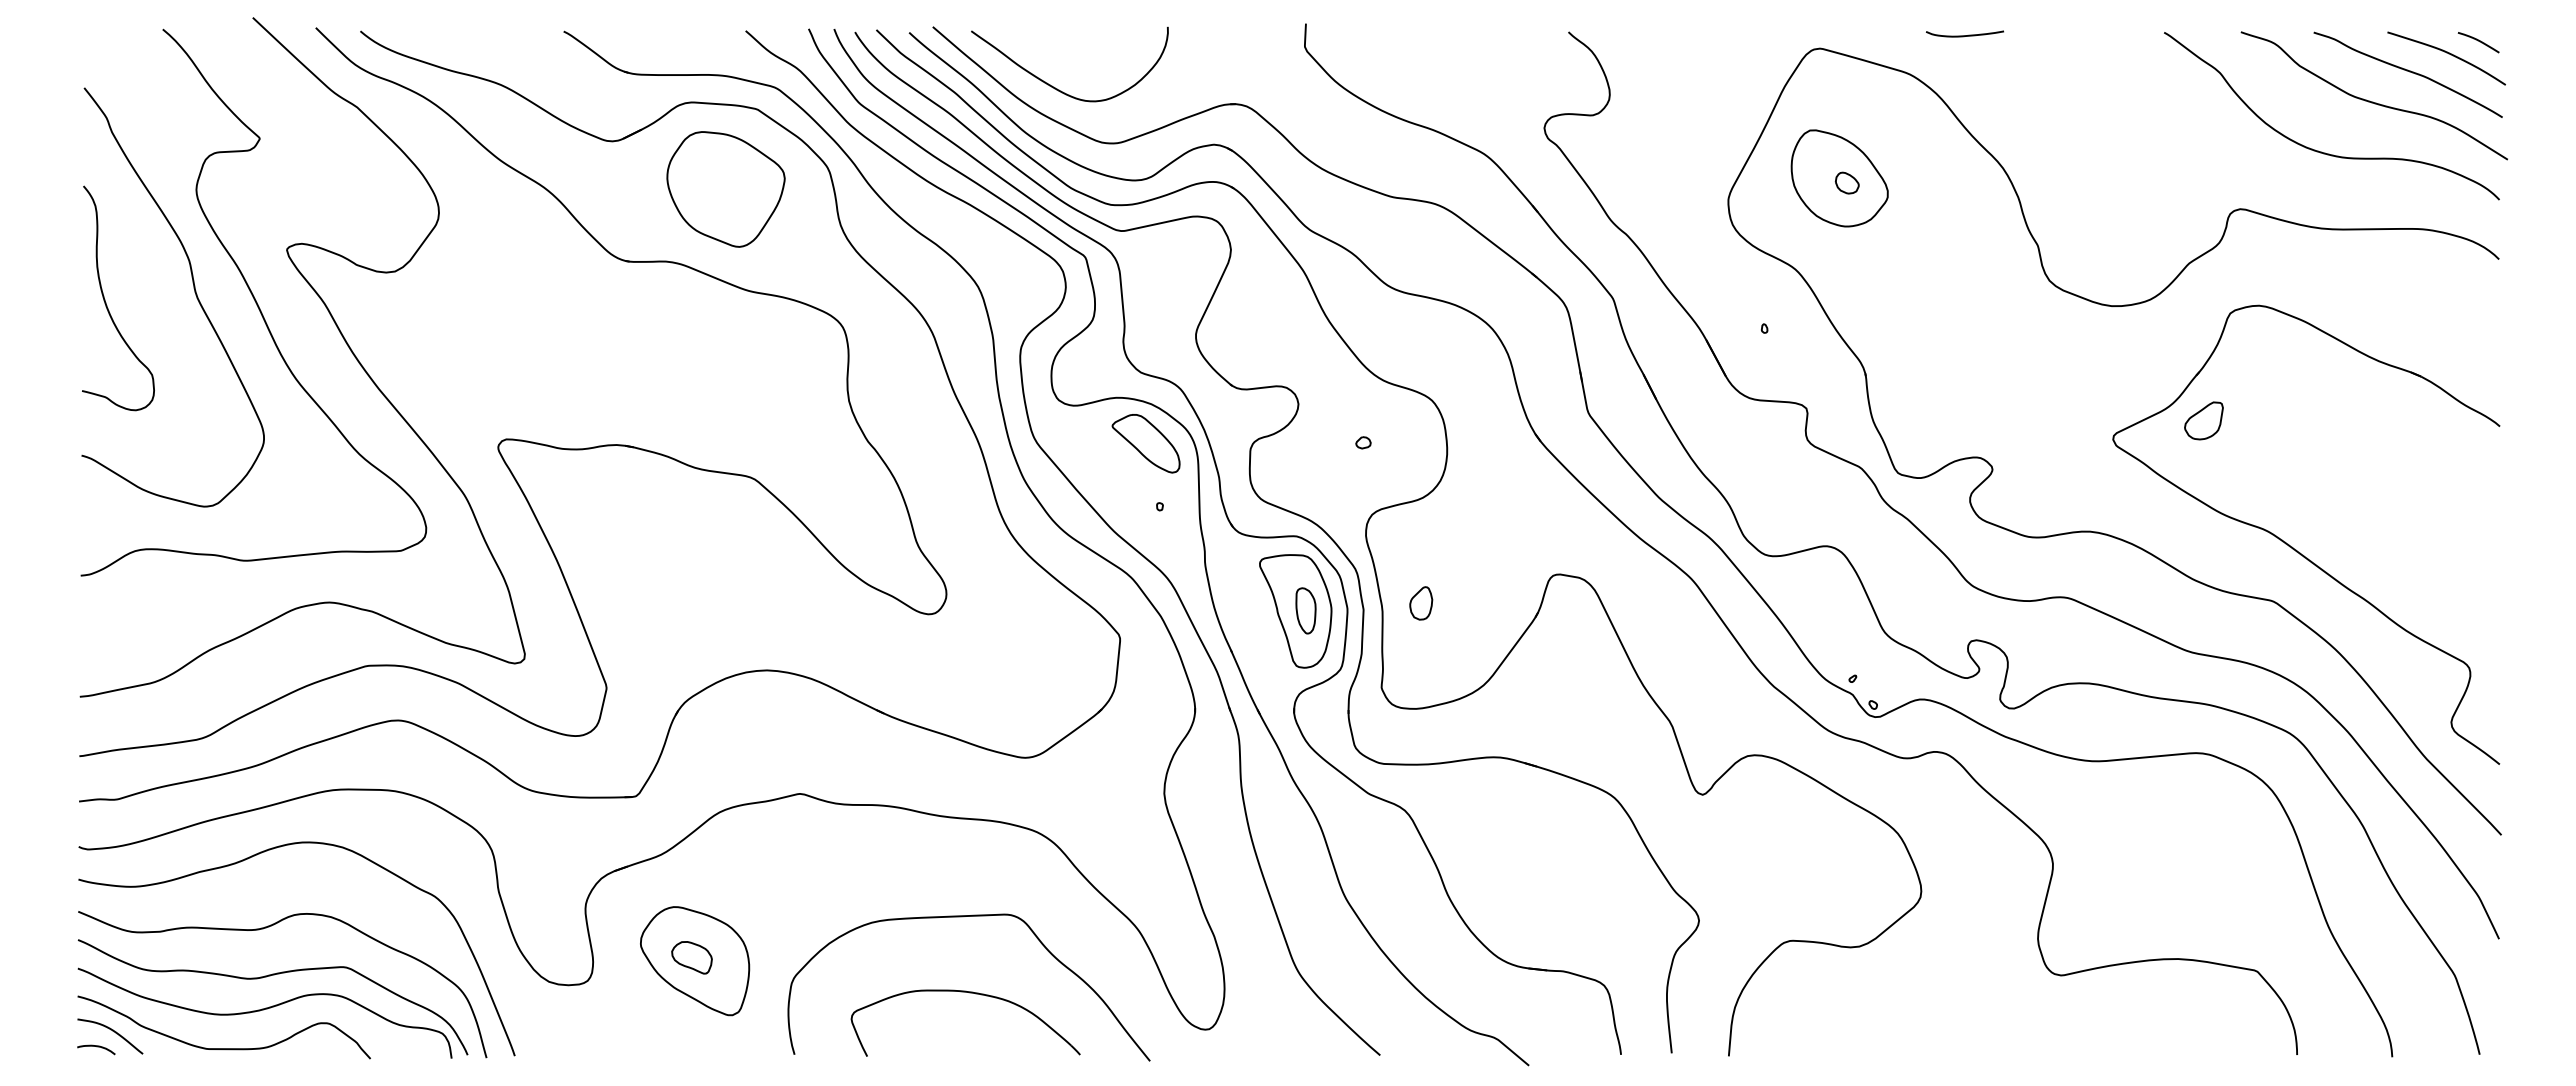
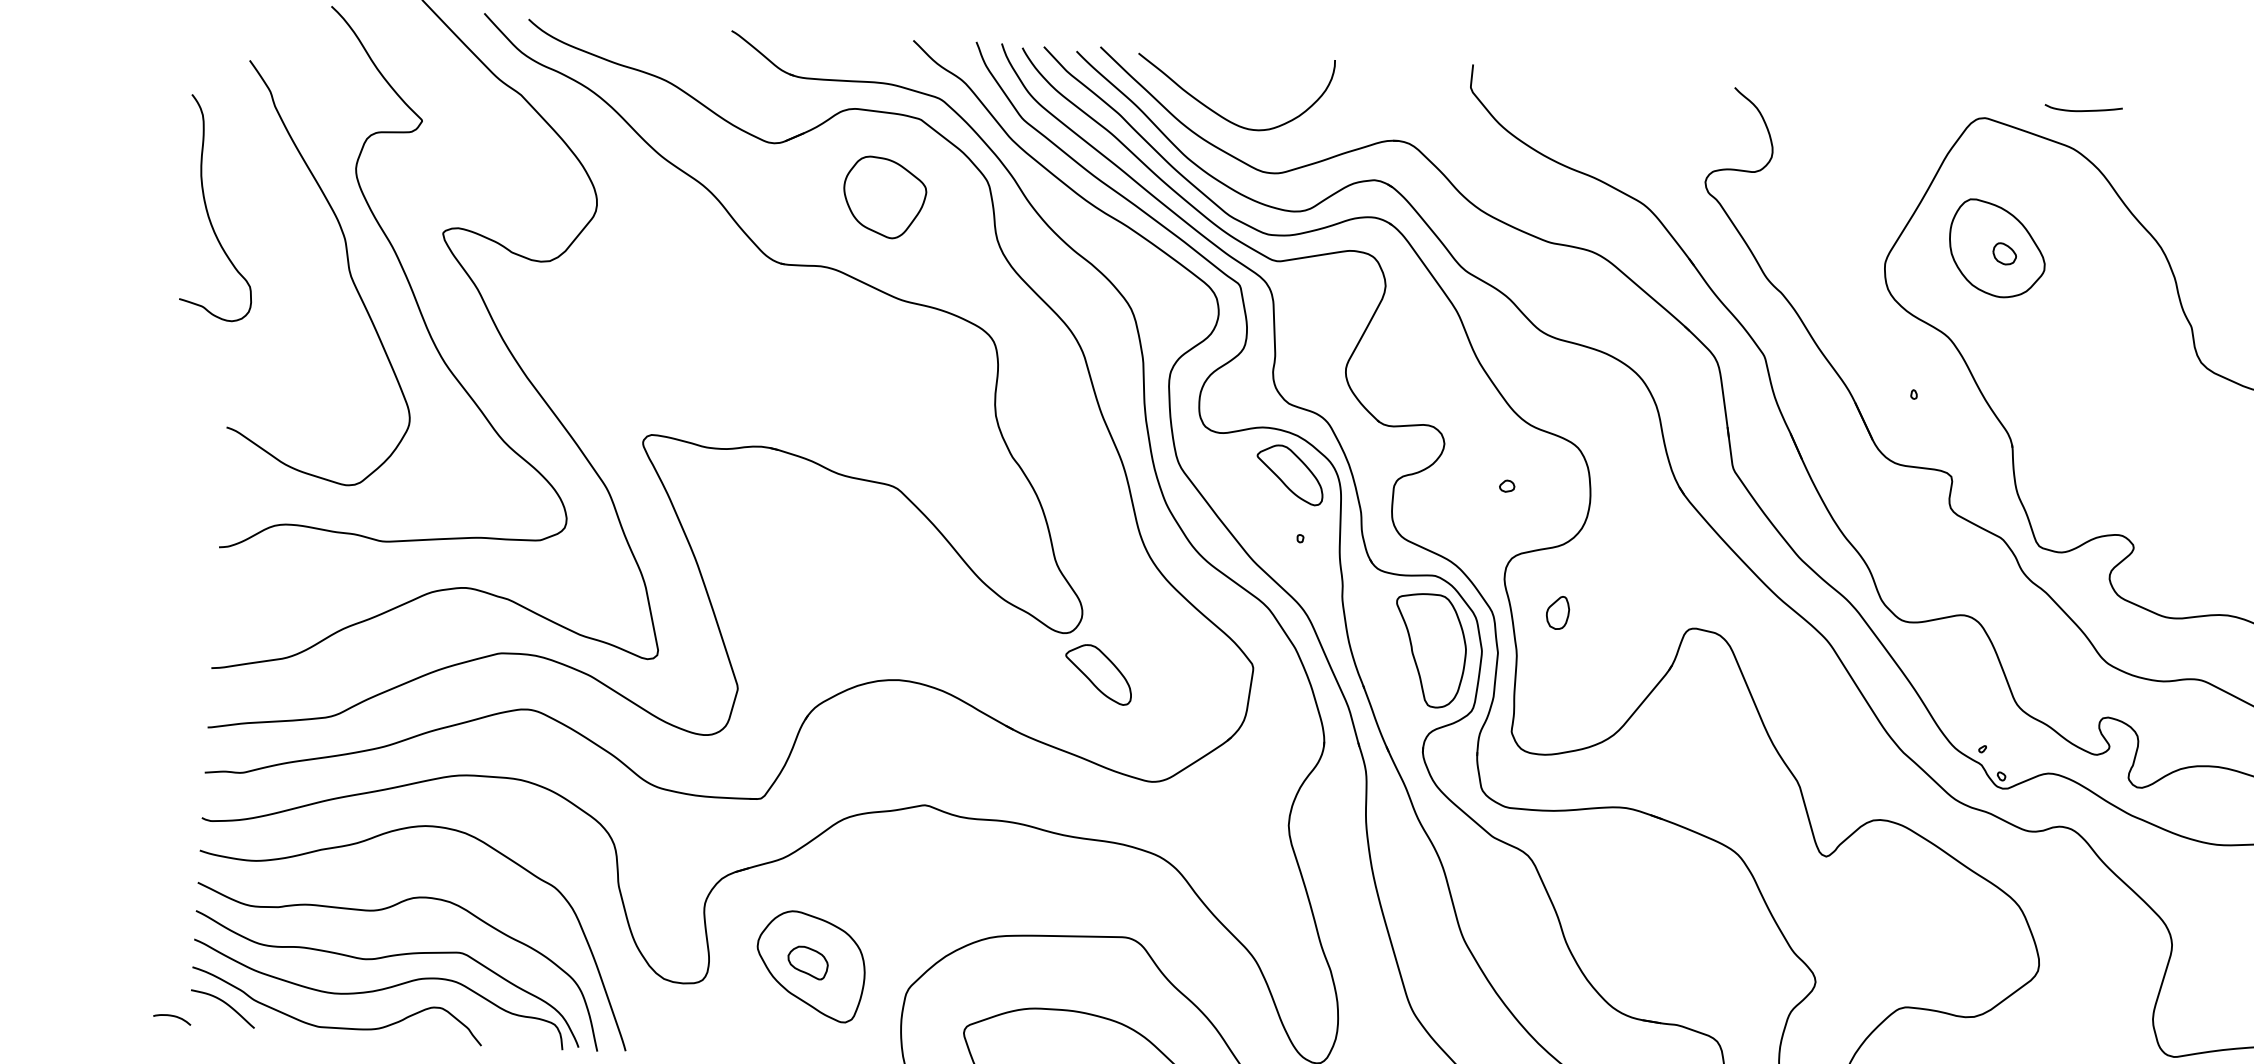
curve: (1964, 35) -> (2083, 110), moved
part: (725, 189) -> (884, 197), size x0.7
curve: (106, 302) -> (208, 211), moved
part: (1421, 603) -> (1558, 612), moved
part: (1305, 610) -> (1439, 650), removed
part: (965, 653) -> (1098, 674), added
curve: (96, 1047) -> (172, 1017), moved

